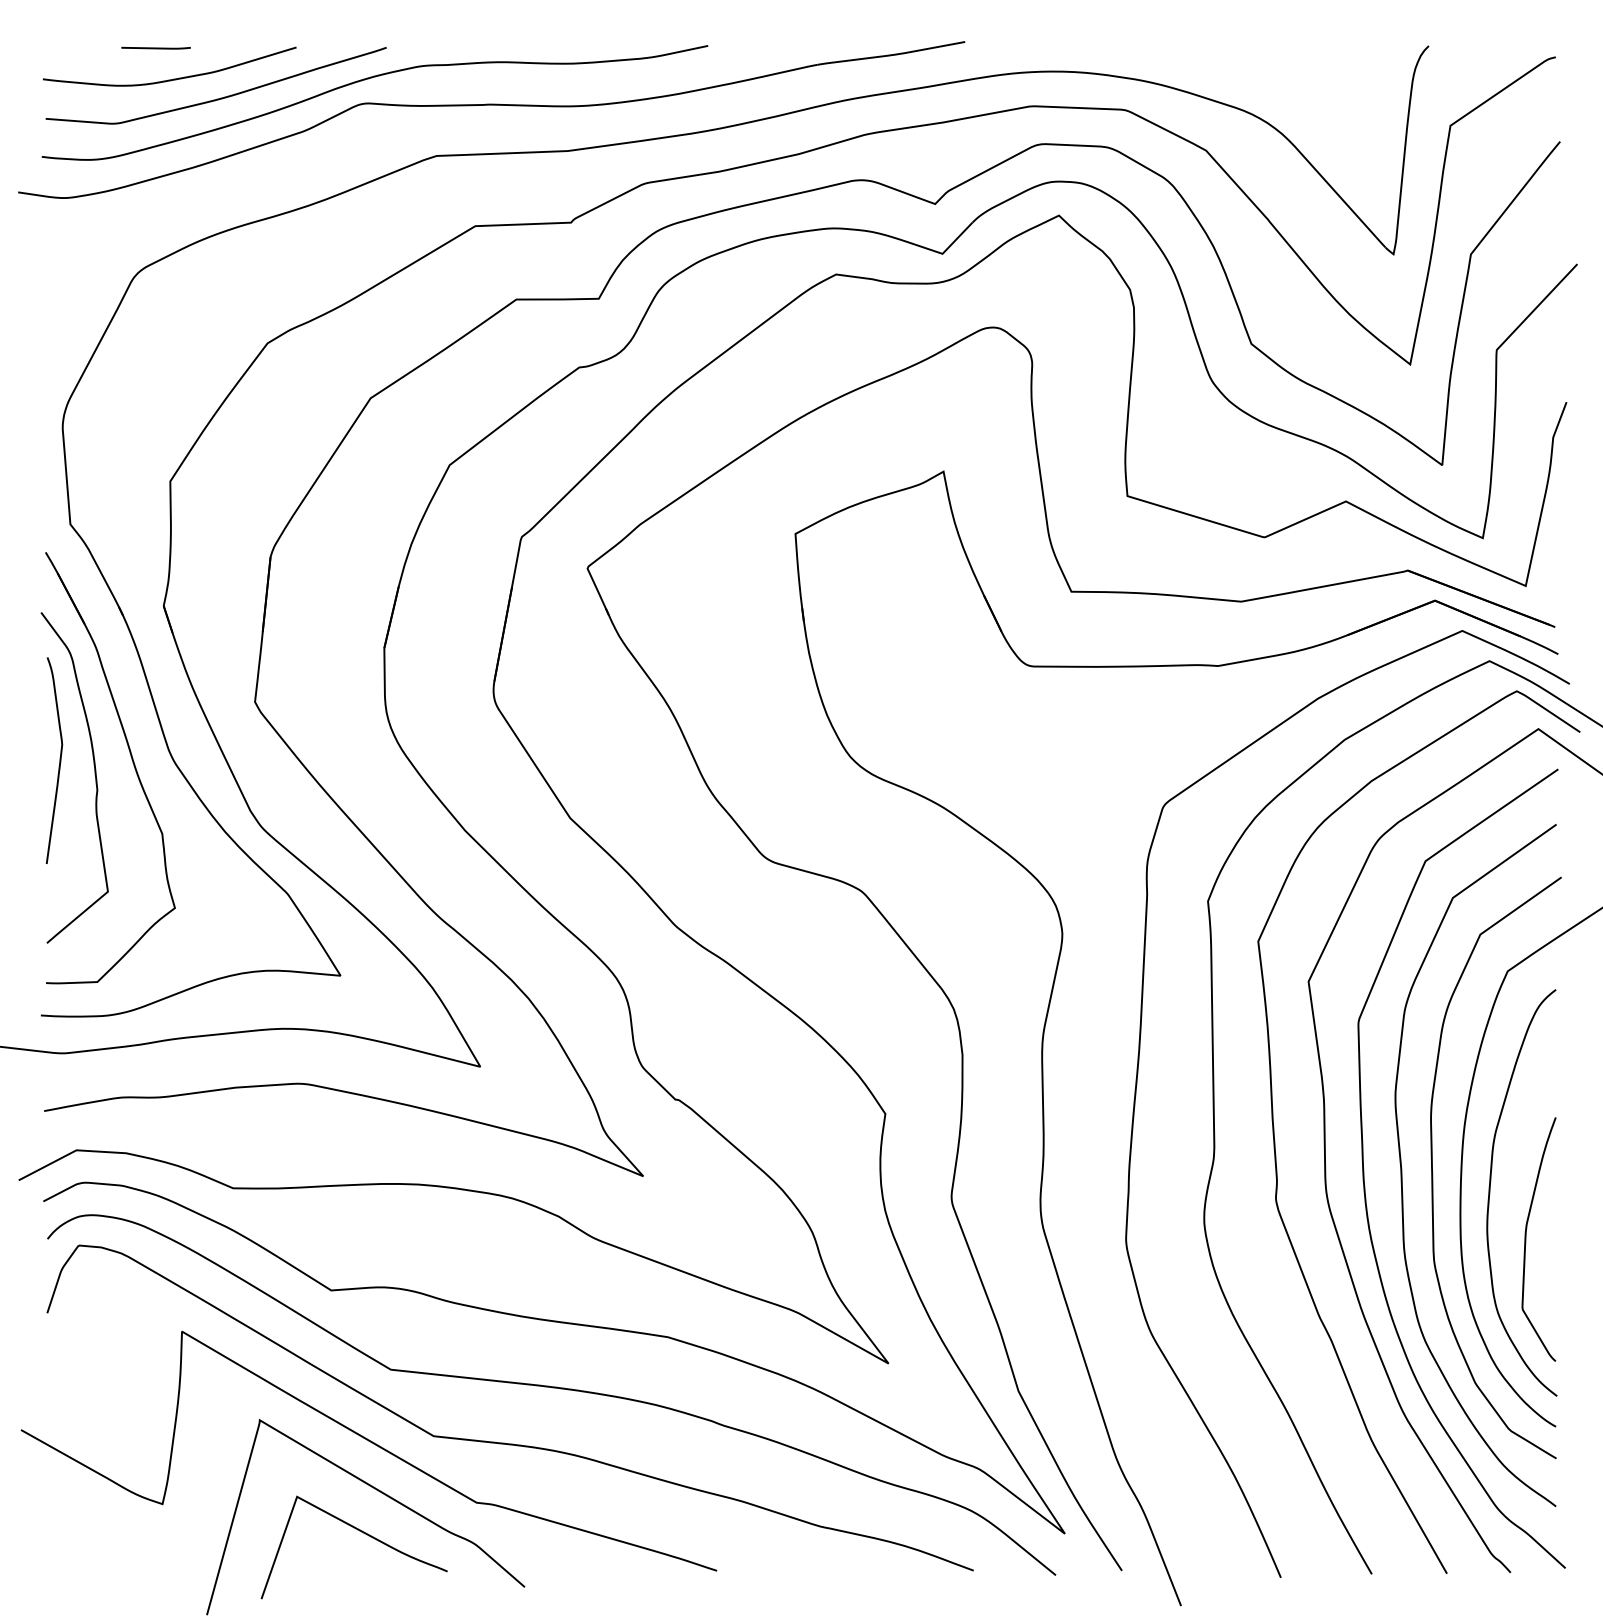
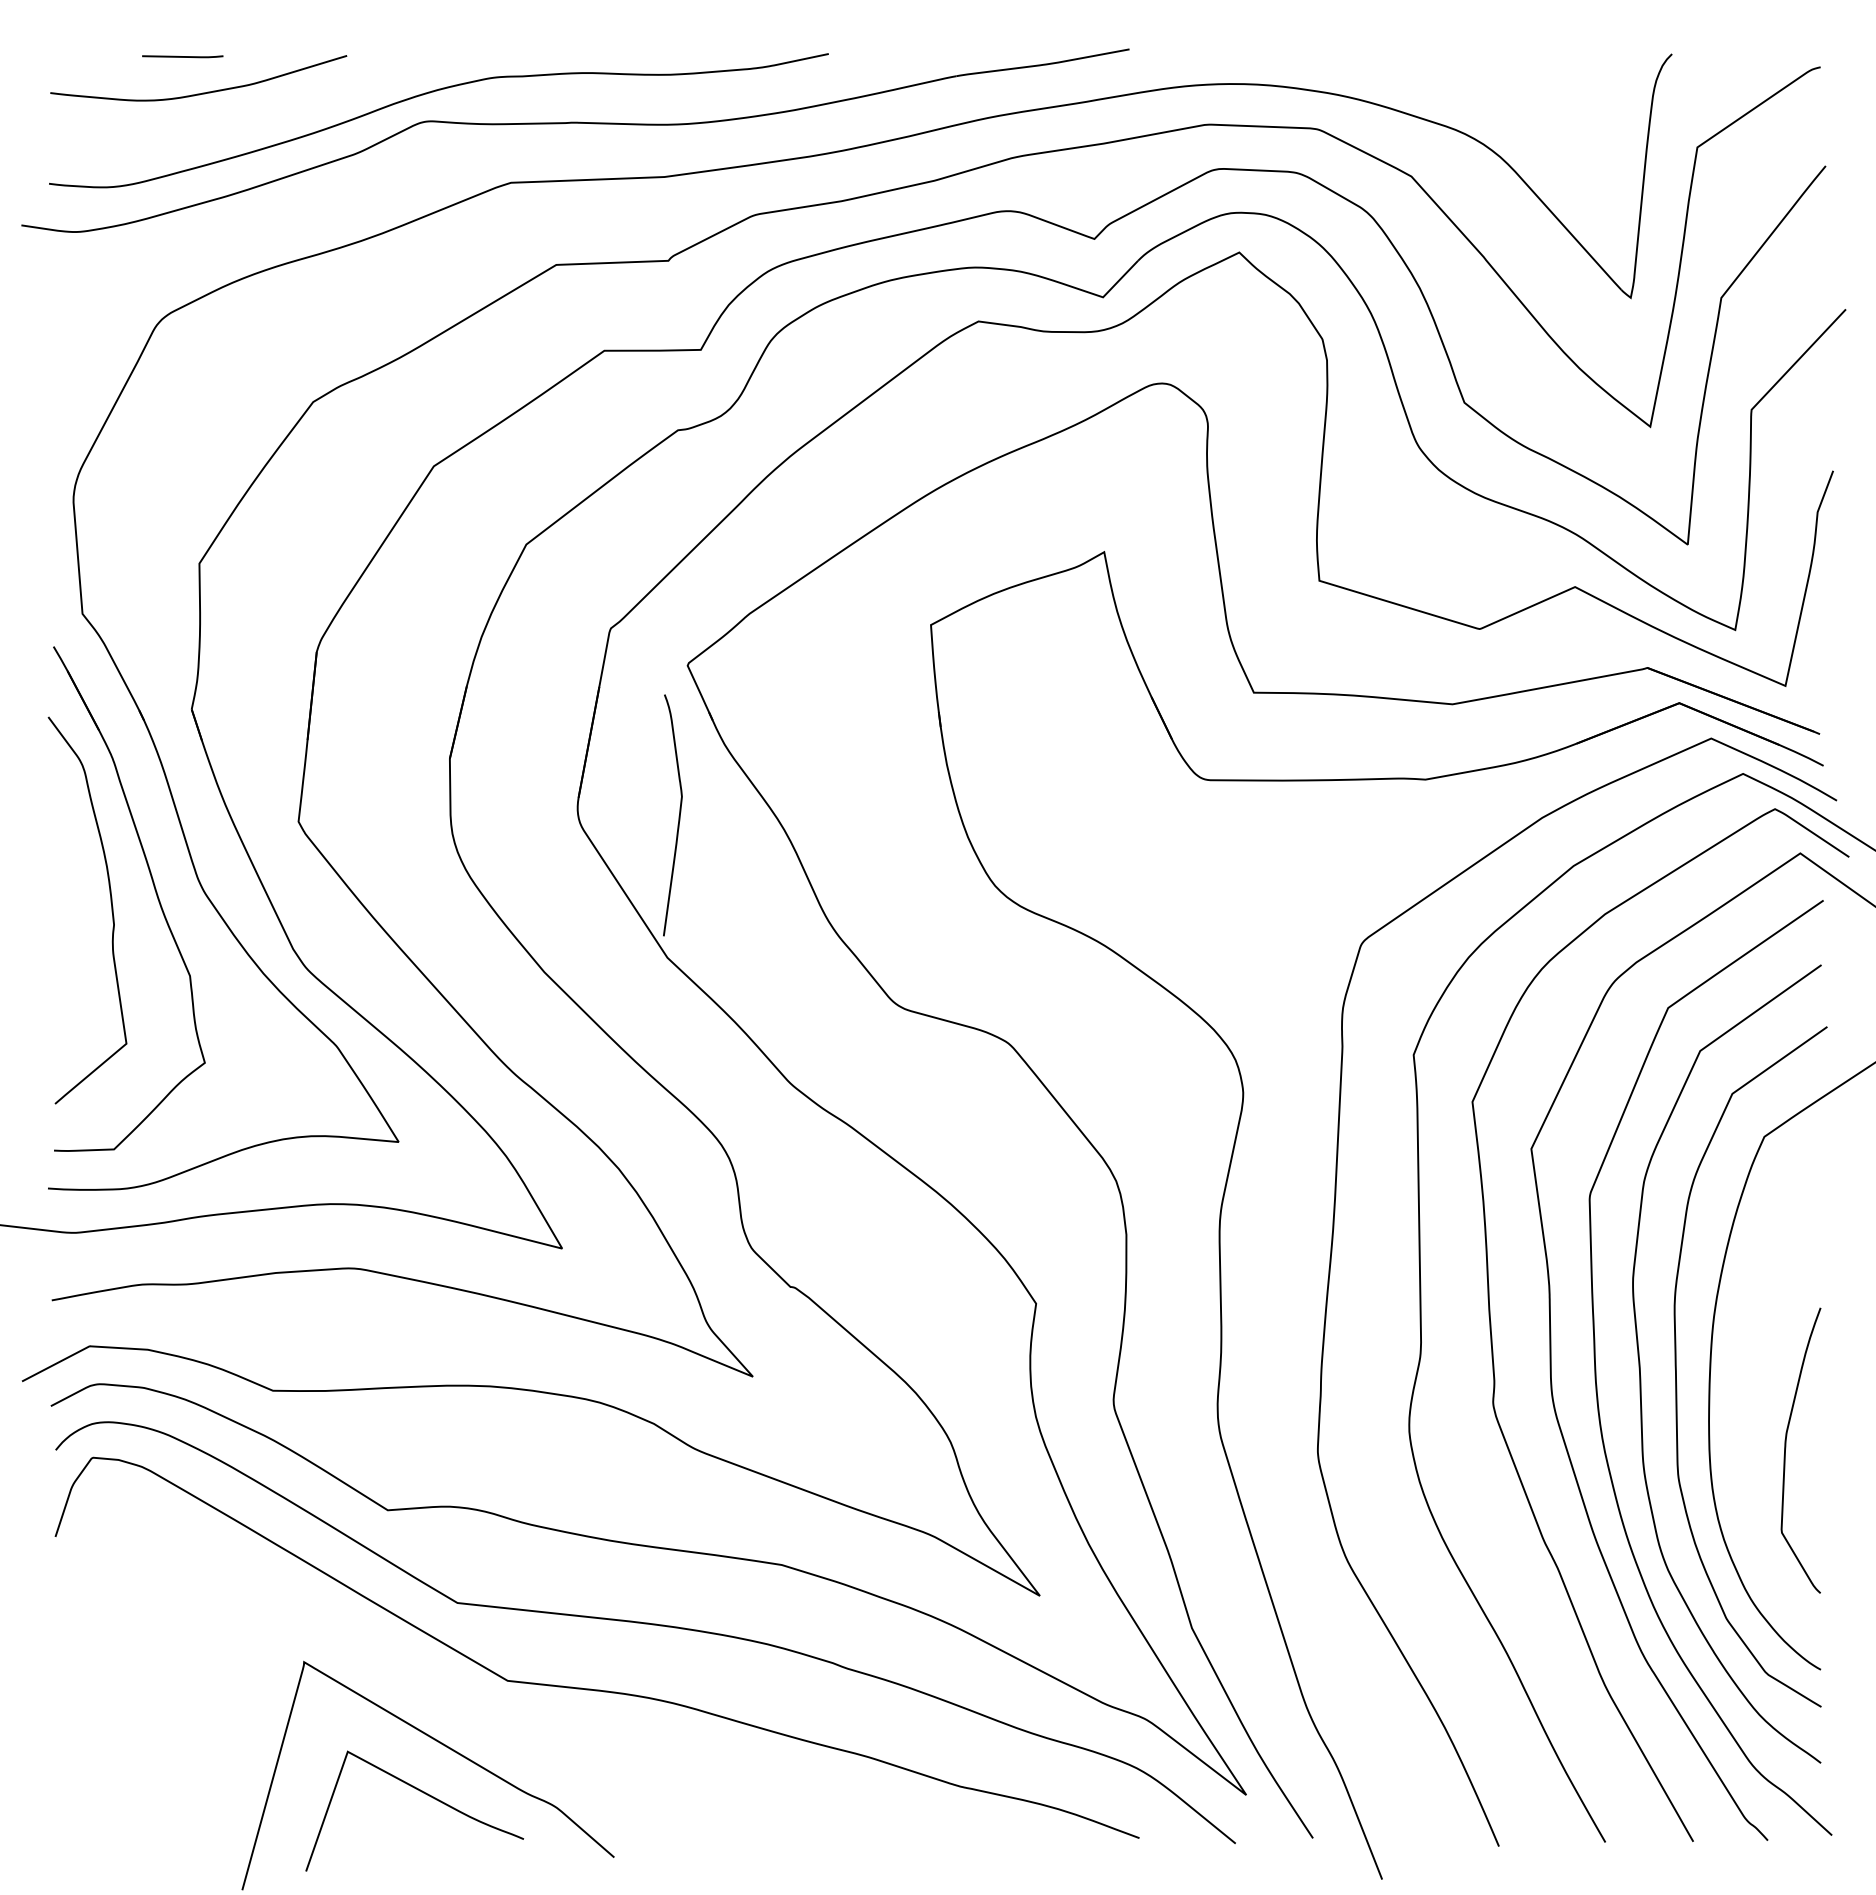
curve: (220, 97) -> (258, 114), removed
curve: (59, 761) -> (678, 816), moved
curve: (1490, 1188) -> (1744, 1391), removed
curve: (372, 1443) -> (435, 1689), removed

